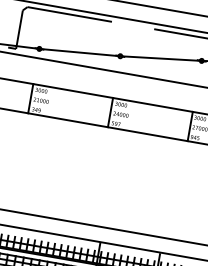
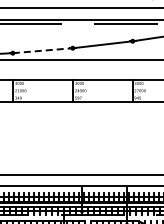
line: (80, 52) -> (43, 50), solid -> dashed

